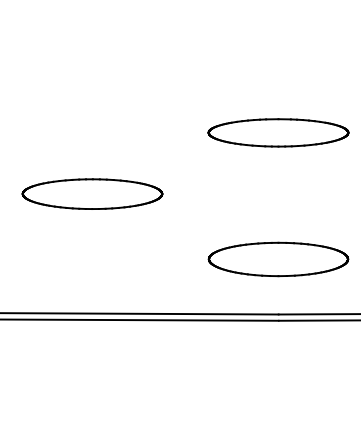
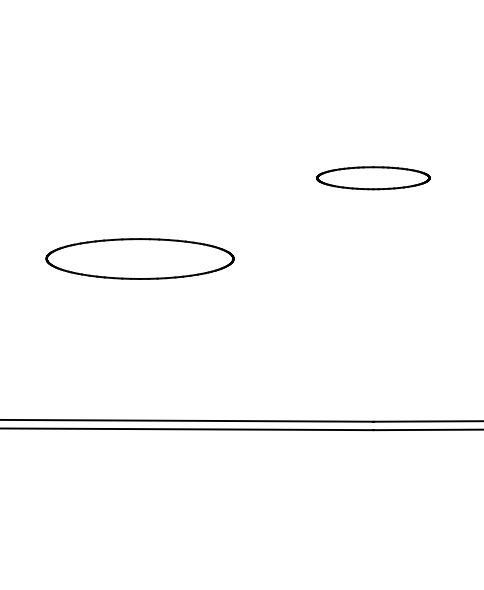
part: (278, 132) -> (373, 177), size x0.6
part: (92, 193) -> (140, 258), moved
part: (278, 259) -> (373, 347), removed

